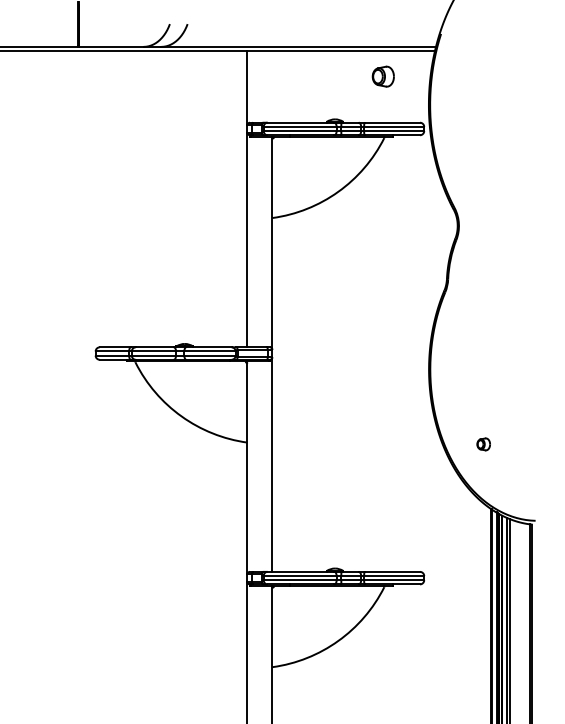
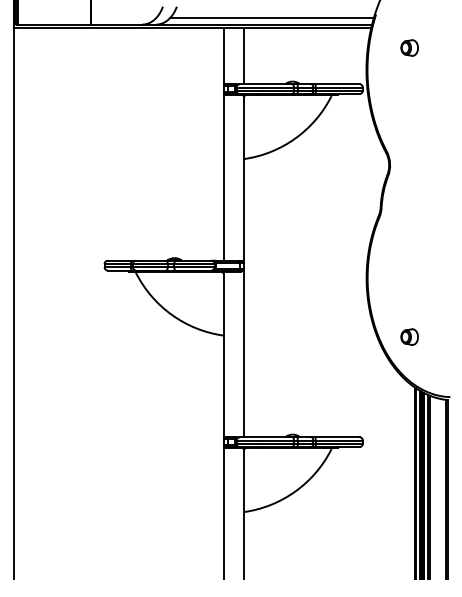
line: (308, 39) -> (271, 18), added
part: (383, 75) -> (409, 47), moved
line: (272, 86) -> (243, 55), added
part: (483, 443) -> (409, 336), size x1.67

